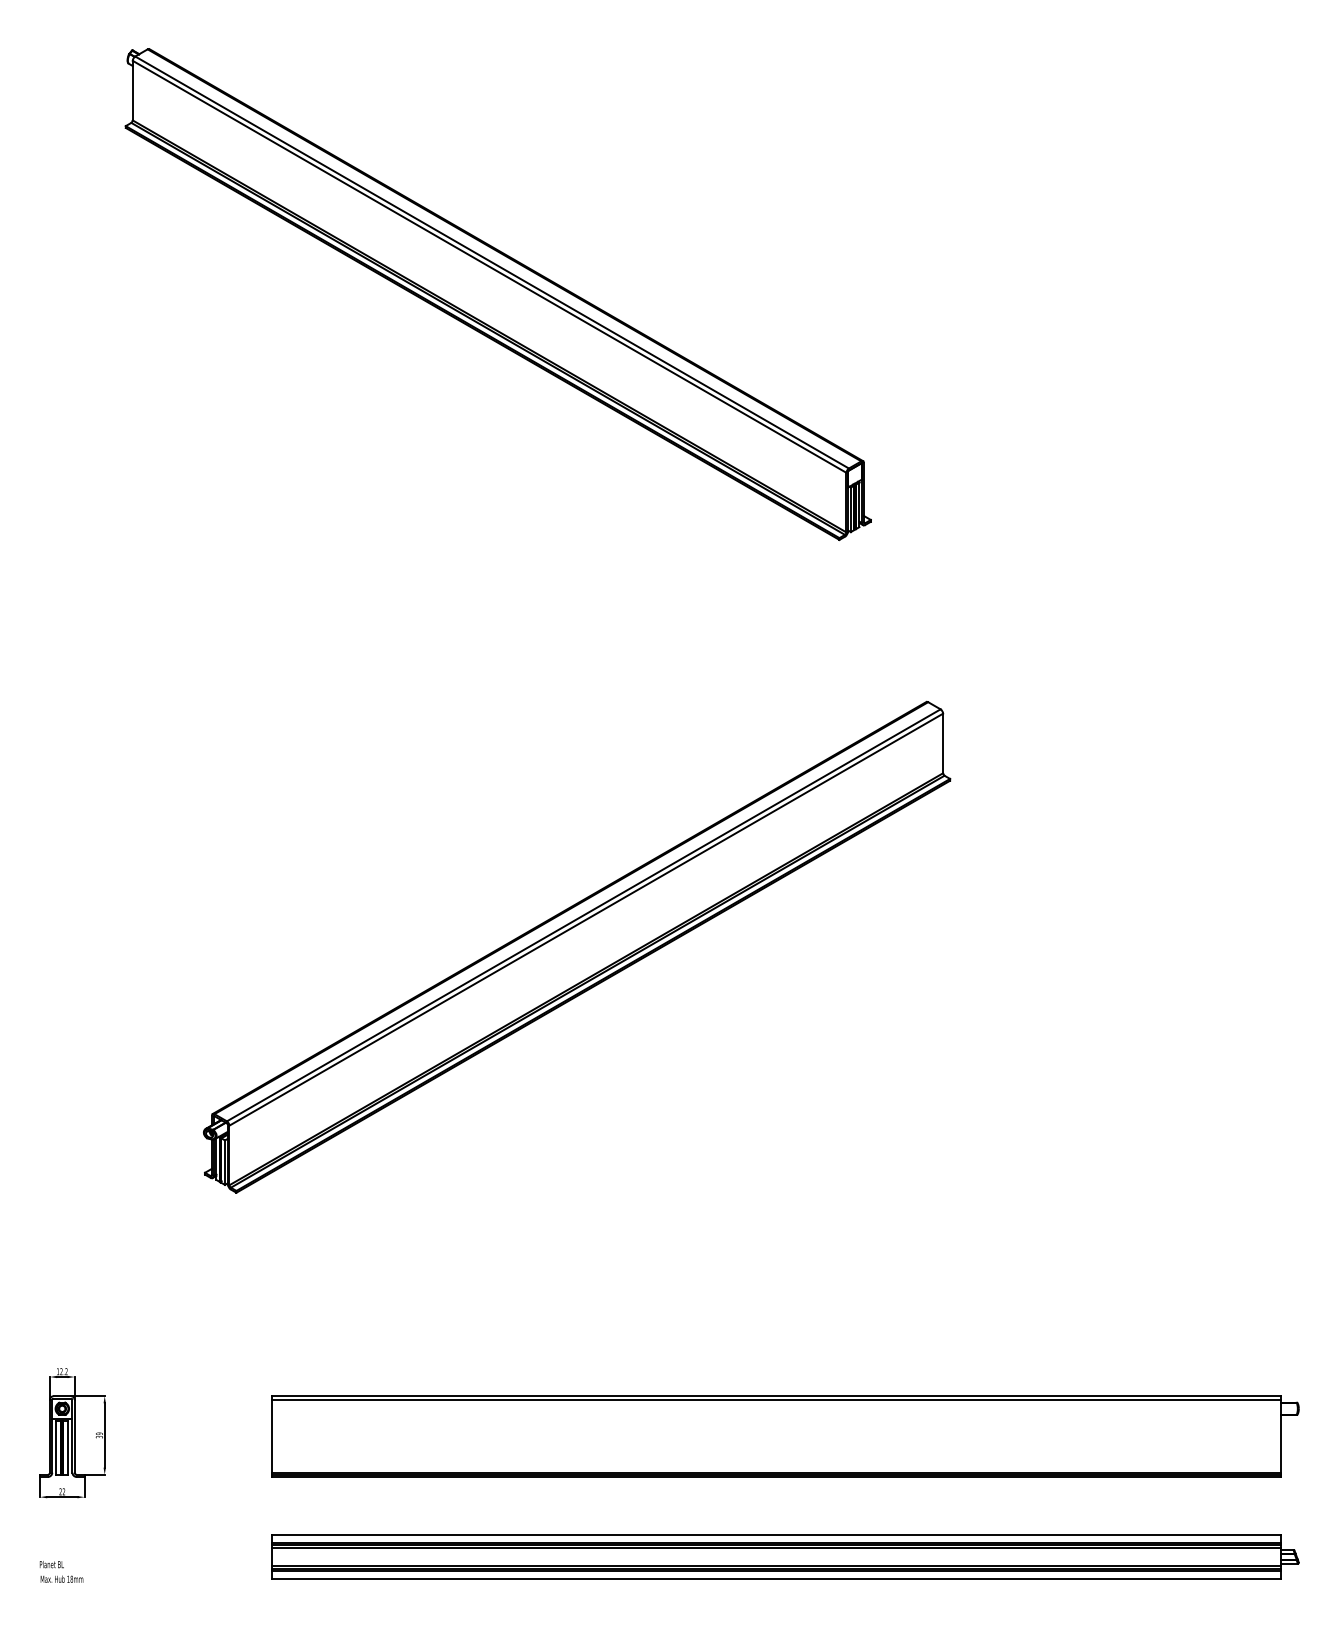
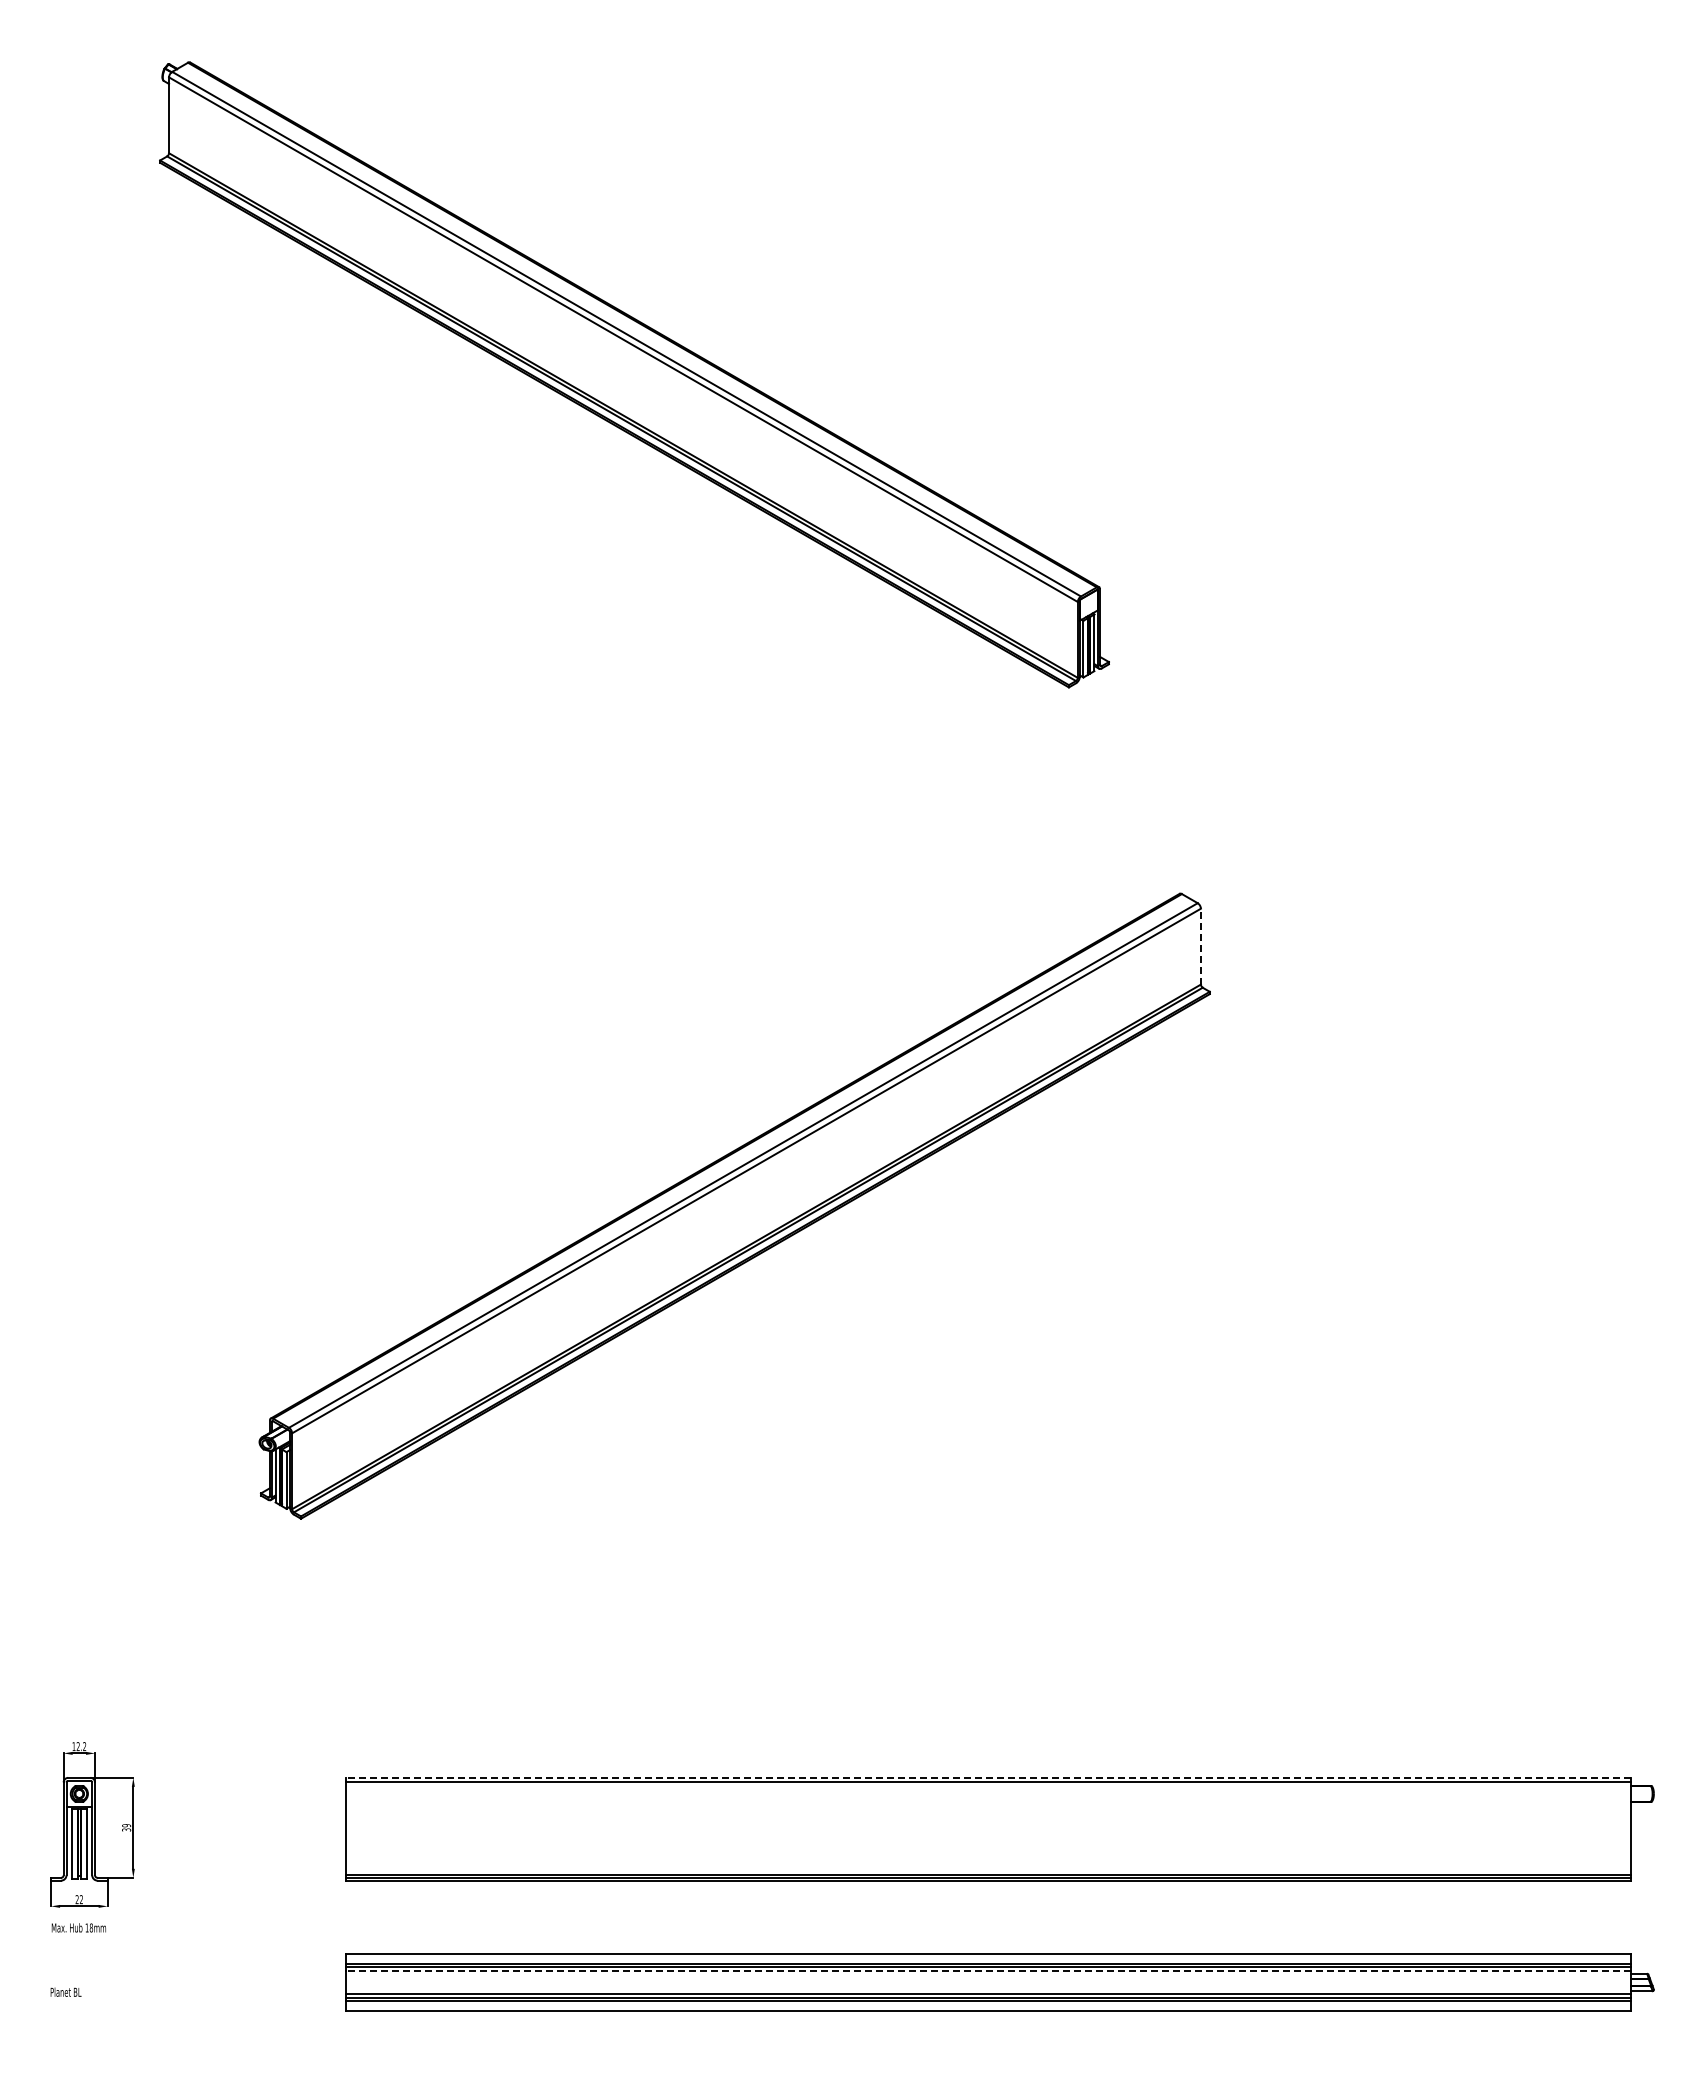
line: (942, 743) -> (1200, 946), solid -> dashed
line: (776, 1395) -> (988, 1777), solid -> dashed
line: (776, 1548) -> (988, 1971), solid -> dashed
text: (61, 1578) -> (78, 1927), moved

